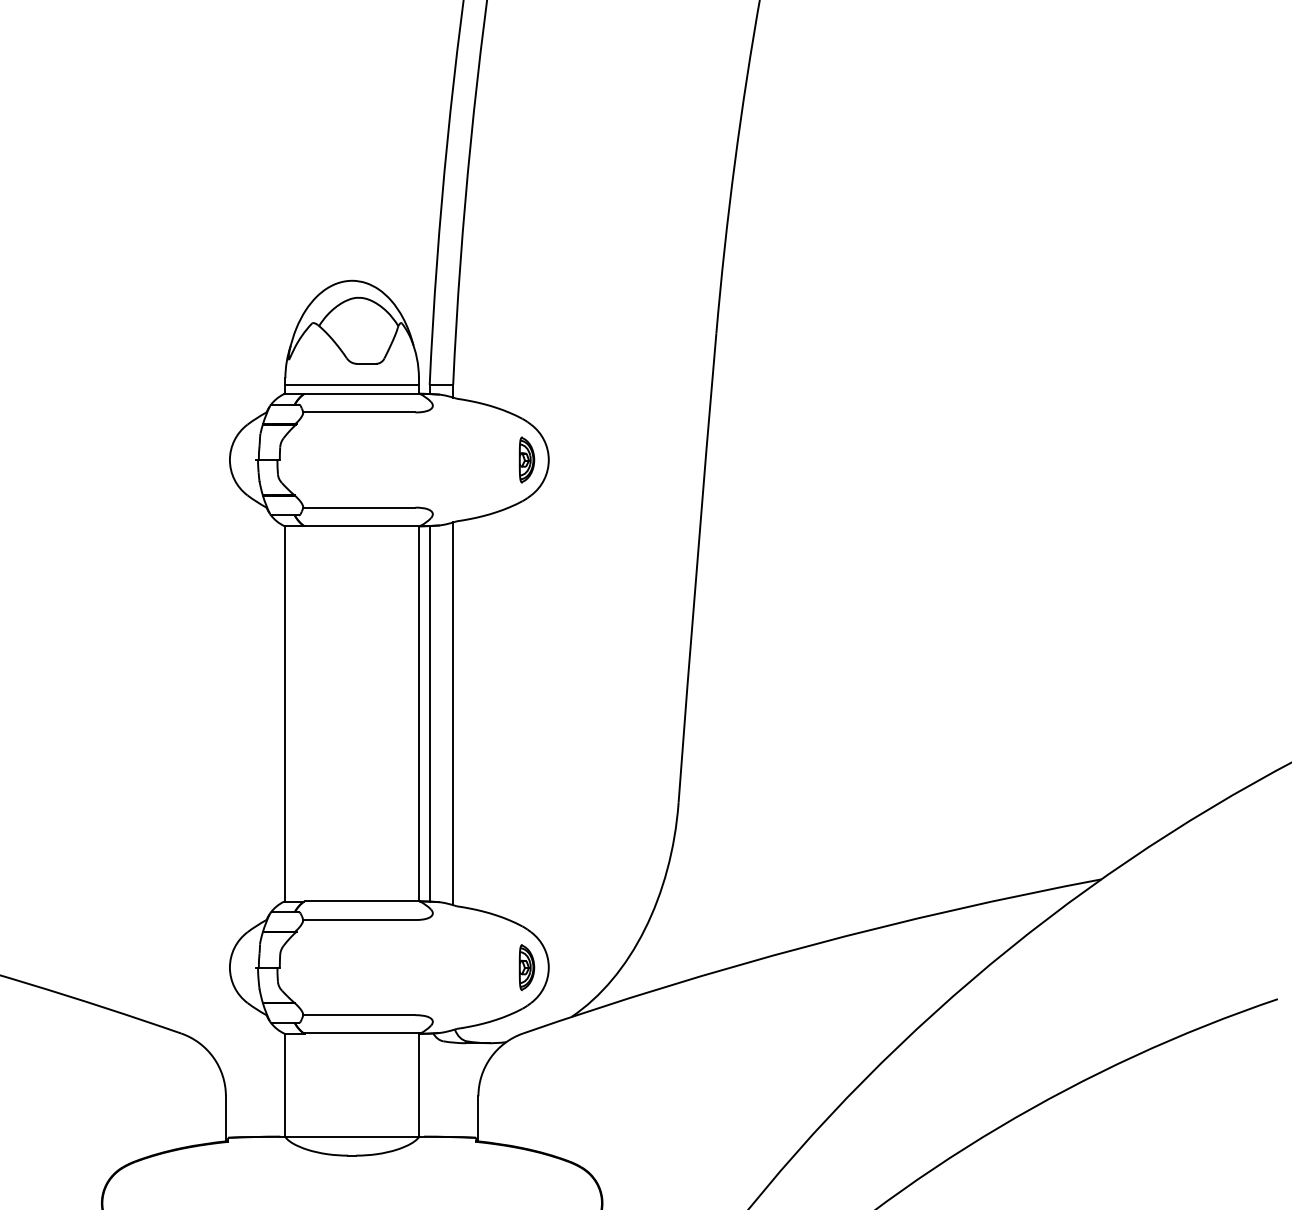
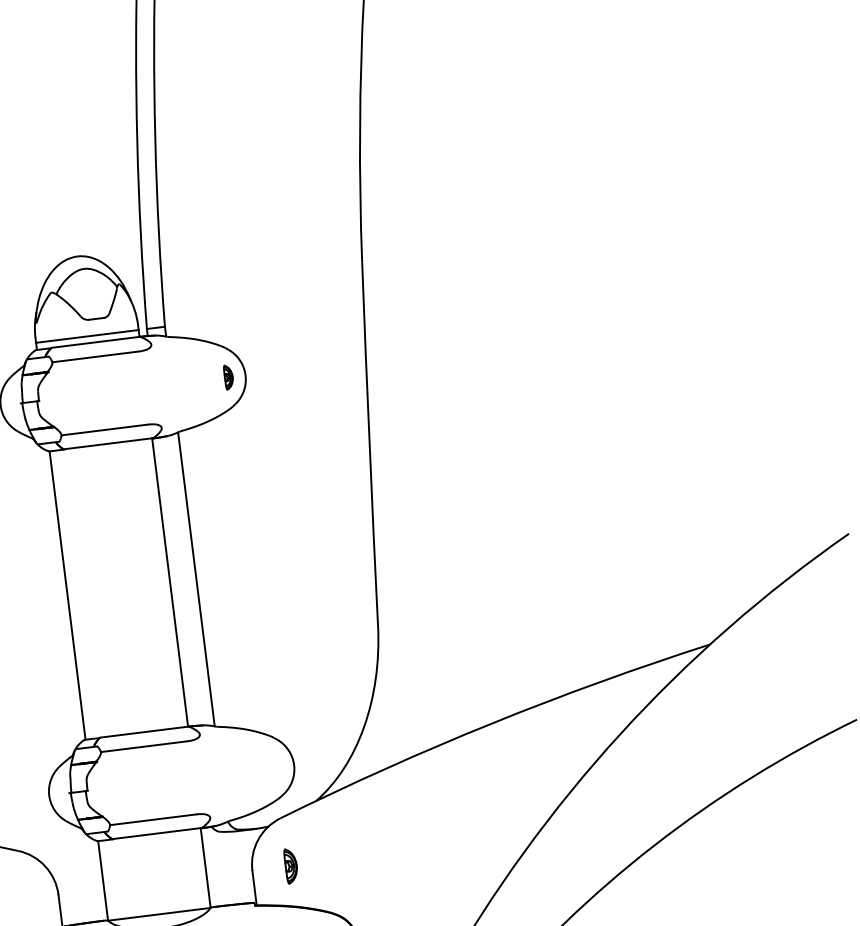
part: (526, 459) -> (228, 377), size x0.7
line: (429, 713) -> (178, 581), removed
part: (526, 967) -> (290, 866), moved

